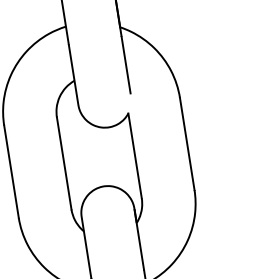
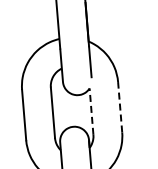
line: (187, 142) -> (120, 106), solid -> dashed
line: (135, 155) -> (91, 111), solid -> dashed

